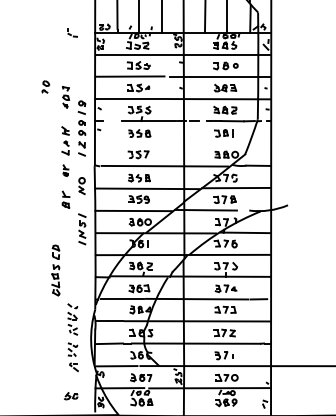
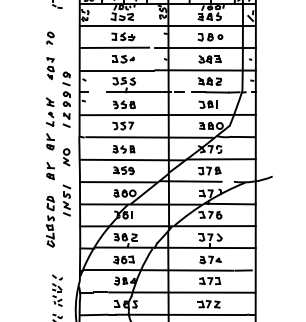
part: (45, 86) -> (50, 37), moved
line: (183, 143) -> (168, 114), added
part: (65, 170) -> (50, 141), size x1.43
part: (55, 270) -> (50, 221), moved

